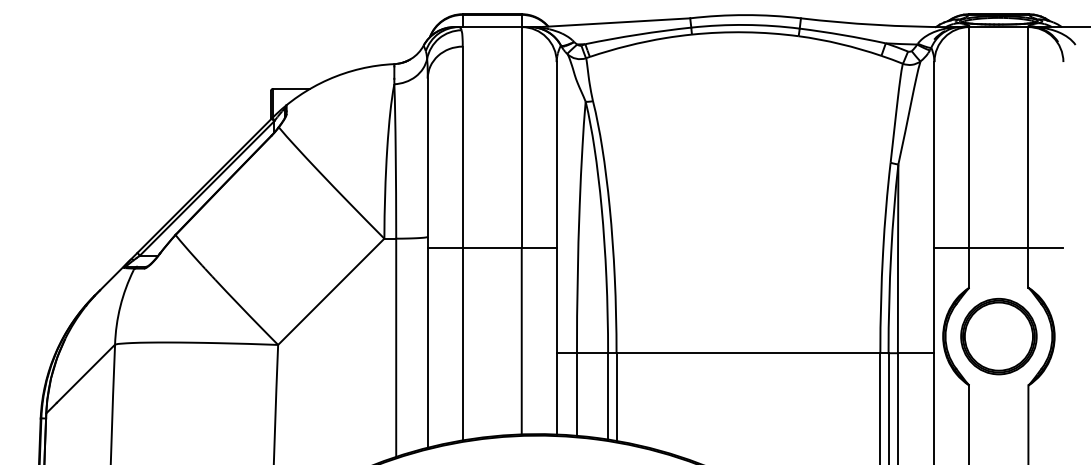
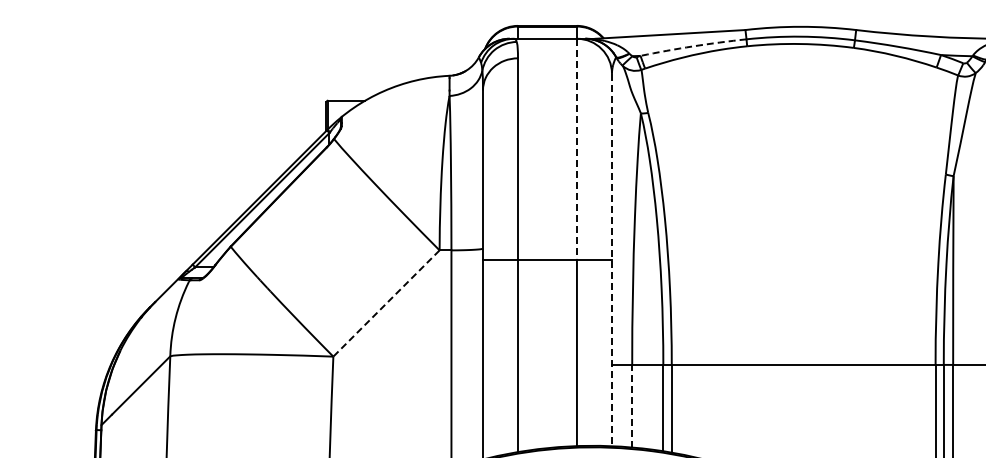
arc: (638, 34) -> (693, 46), solid -> dashed
line: (521, 137) -> (576, 149), solid -> dashed
line: (556, 248) -> (611, 260), solid -> dashed
line: (330, 292) -> (385, 304), solid -> dashed
line: (576, 394) -> (631, 406), solid -> dashed

